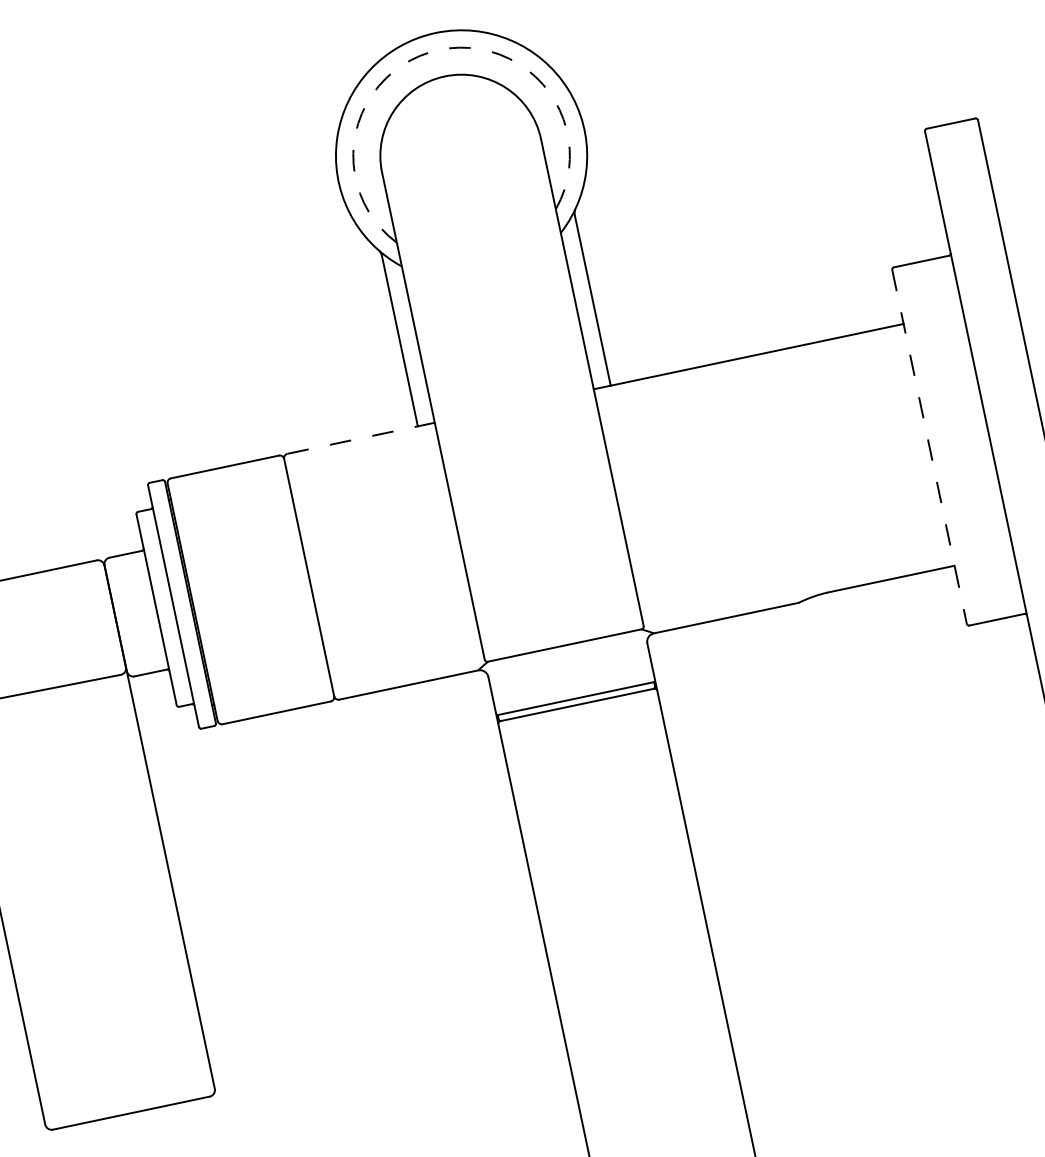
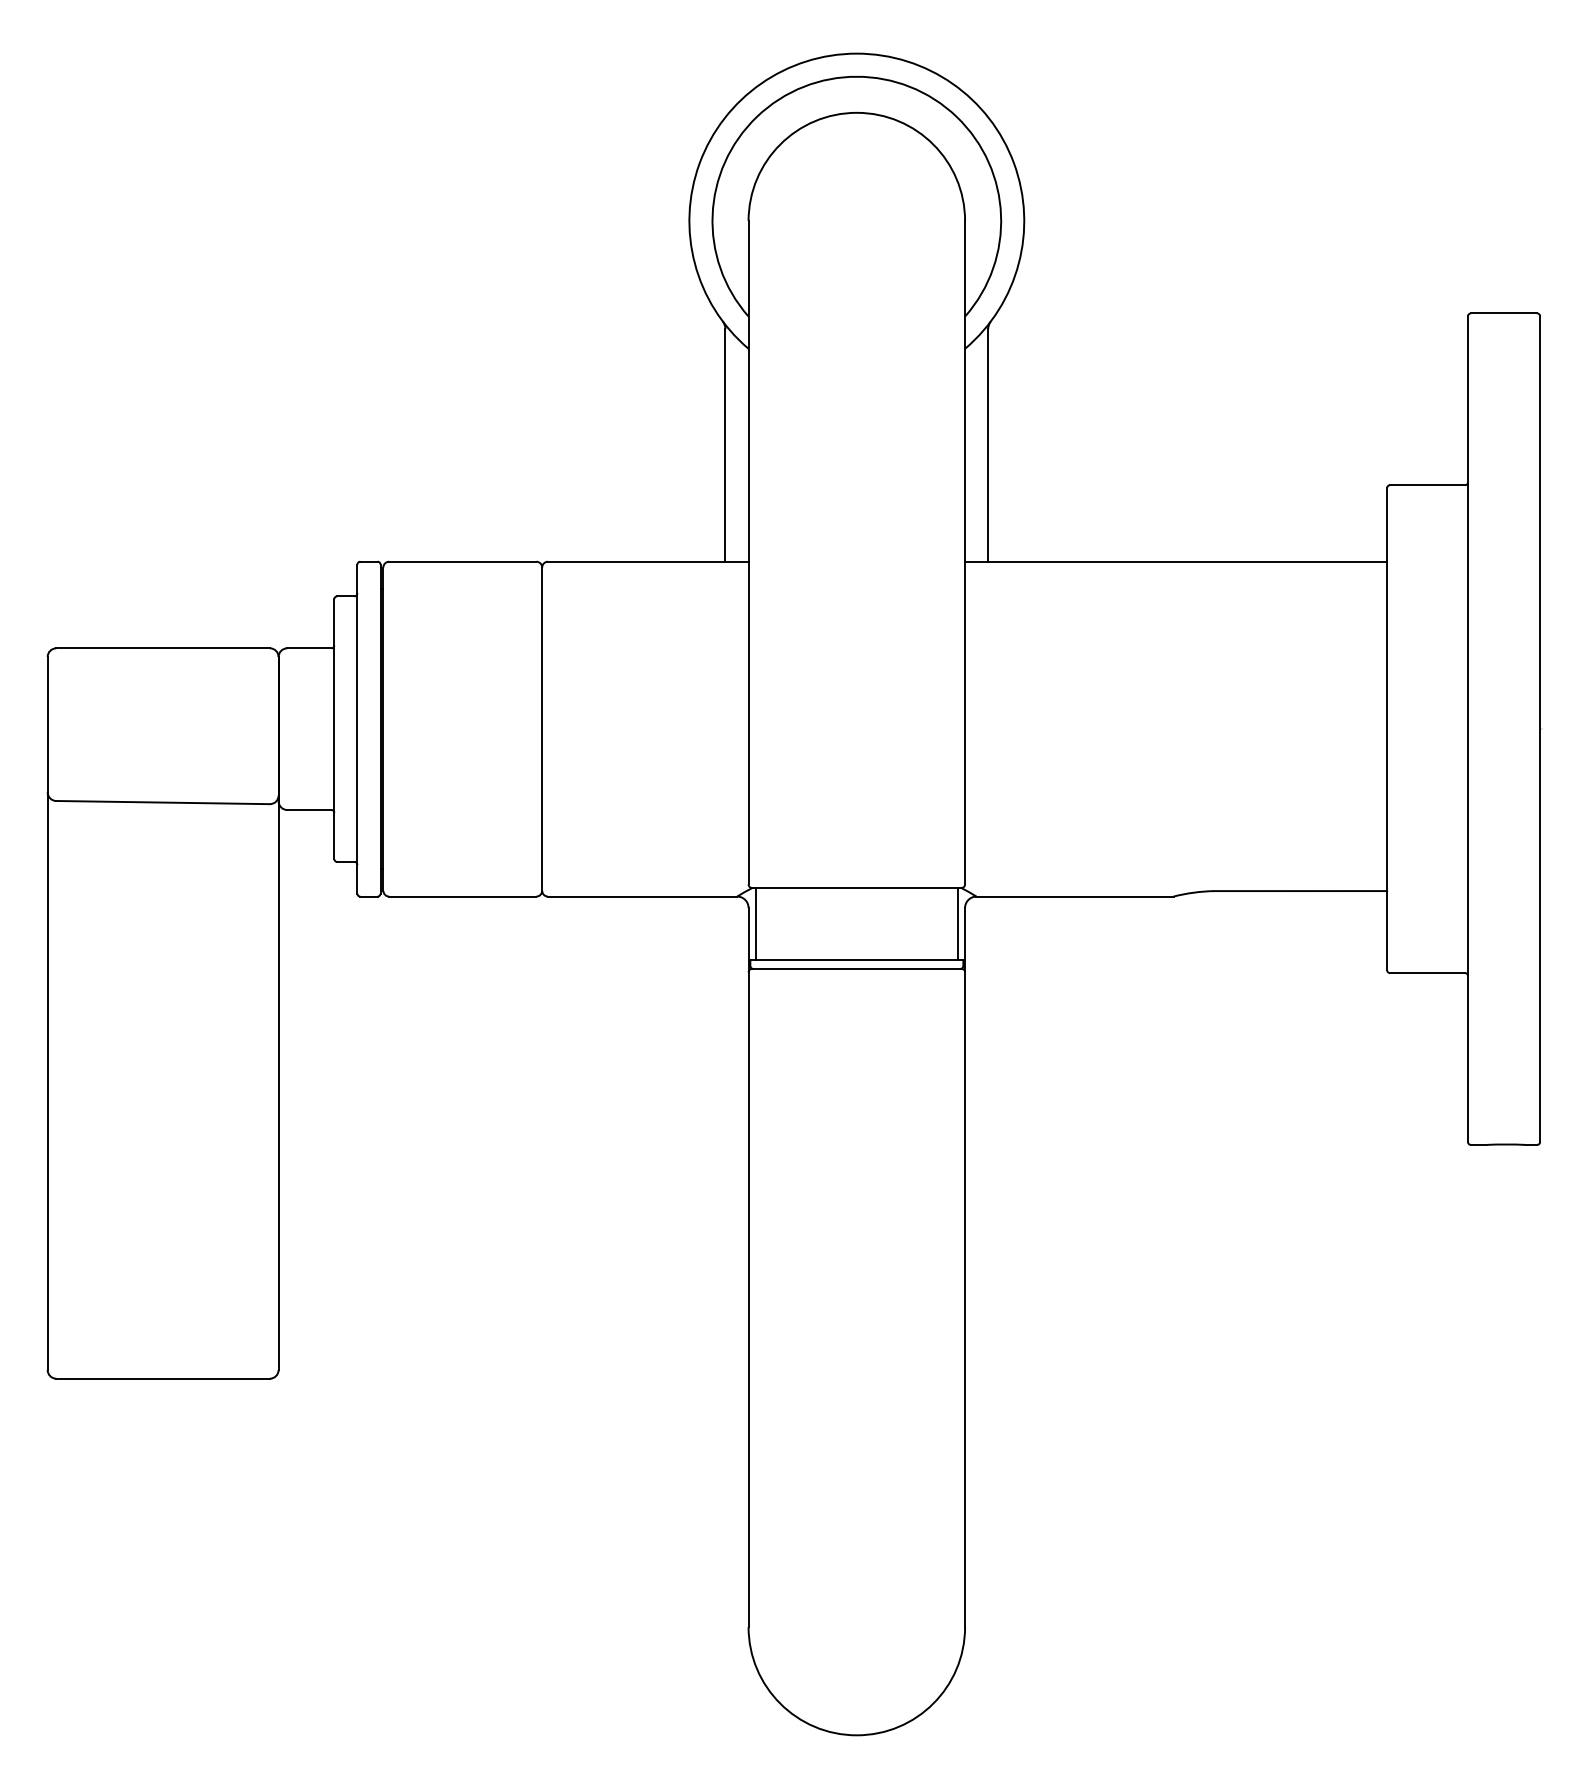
arc: (438, 49) -> (856, 76), dashed -> solid
line: (361, 438) -> (648, 561), dashed -> solid
line: (929, 447) -> (1387, 729), dashed -> solid
line: (644, 656) -> (957, 923), added
line: (495, 687) -> (755, 923), added

